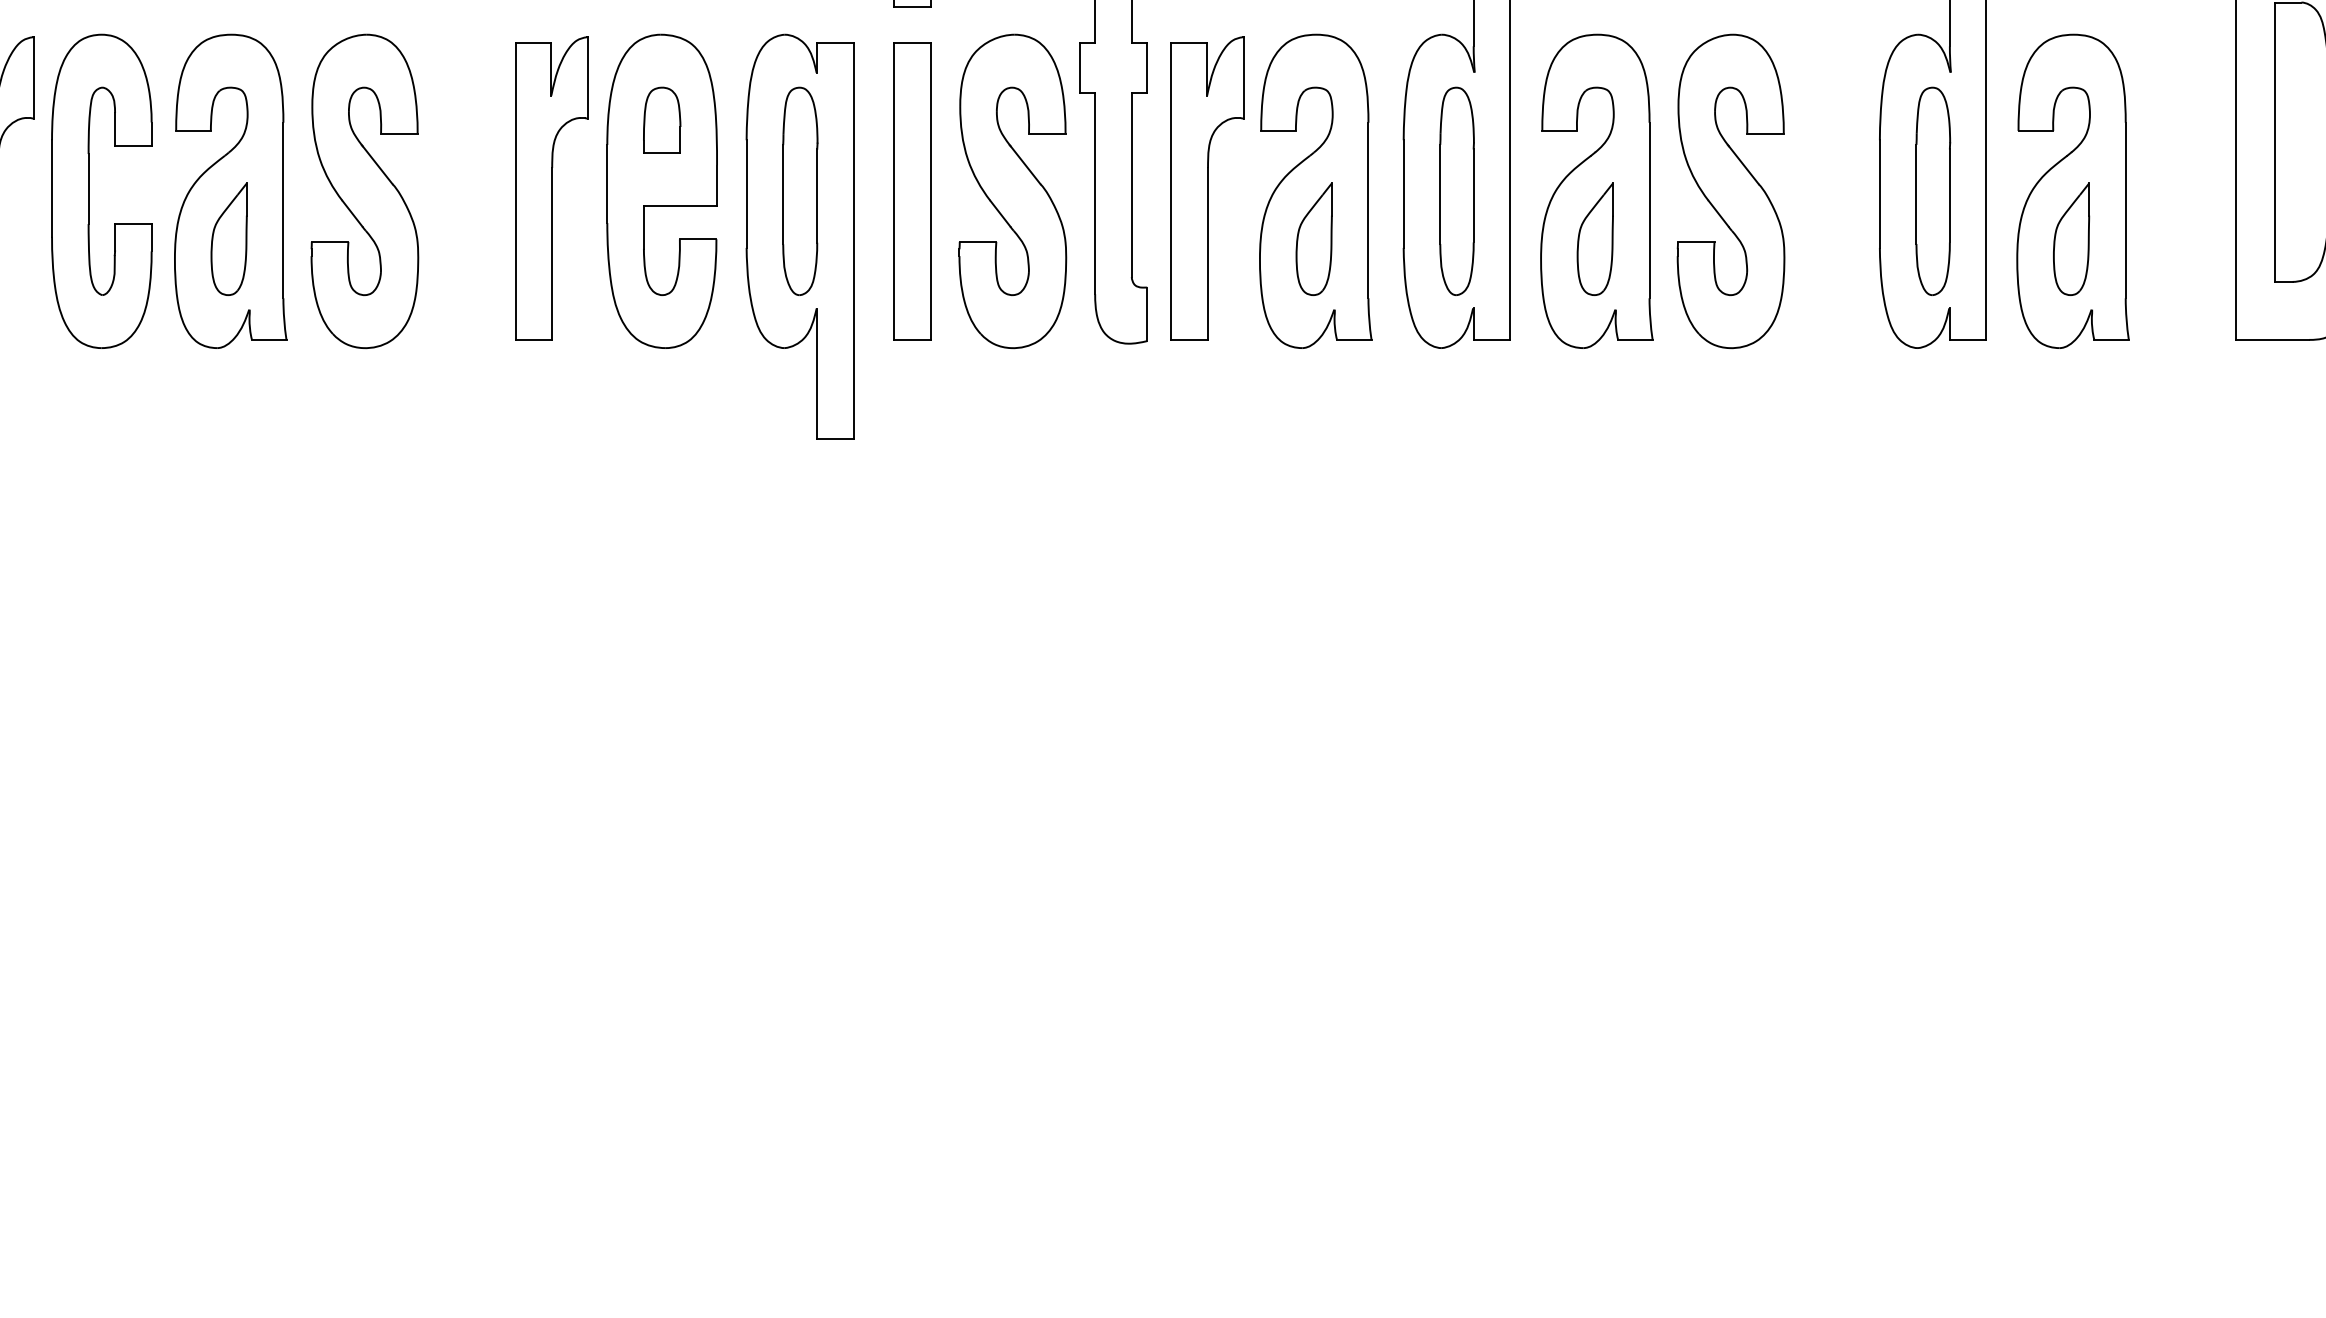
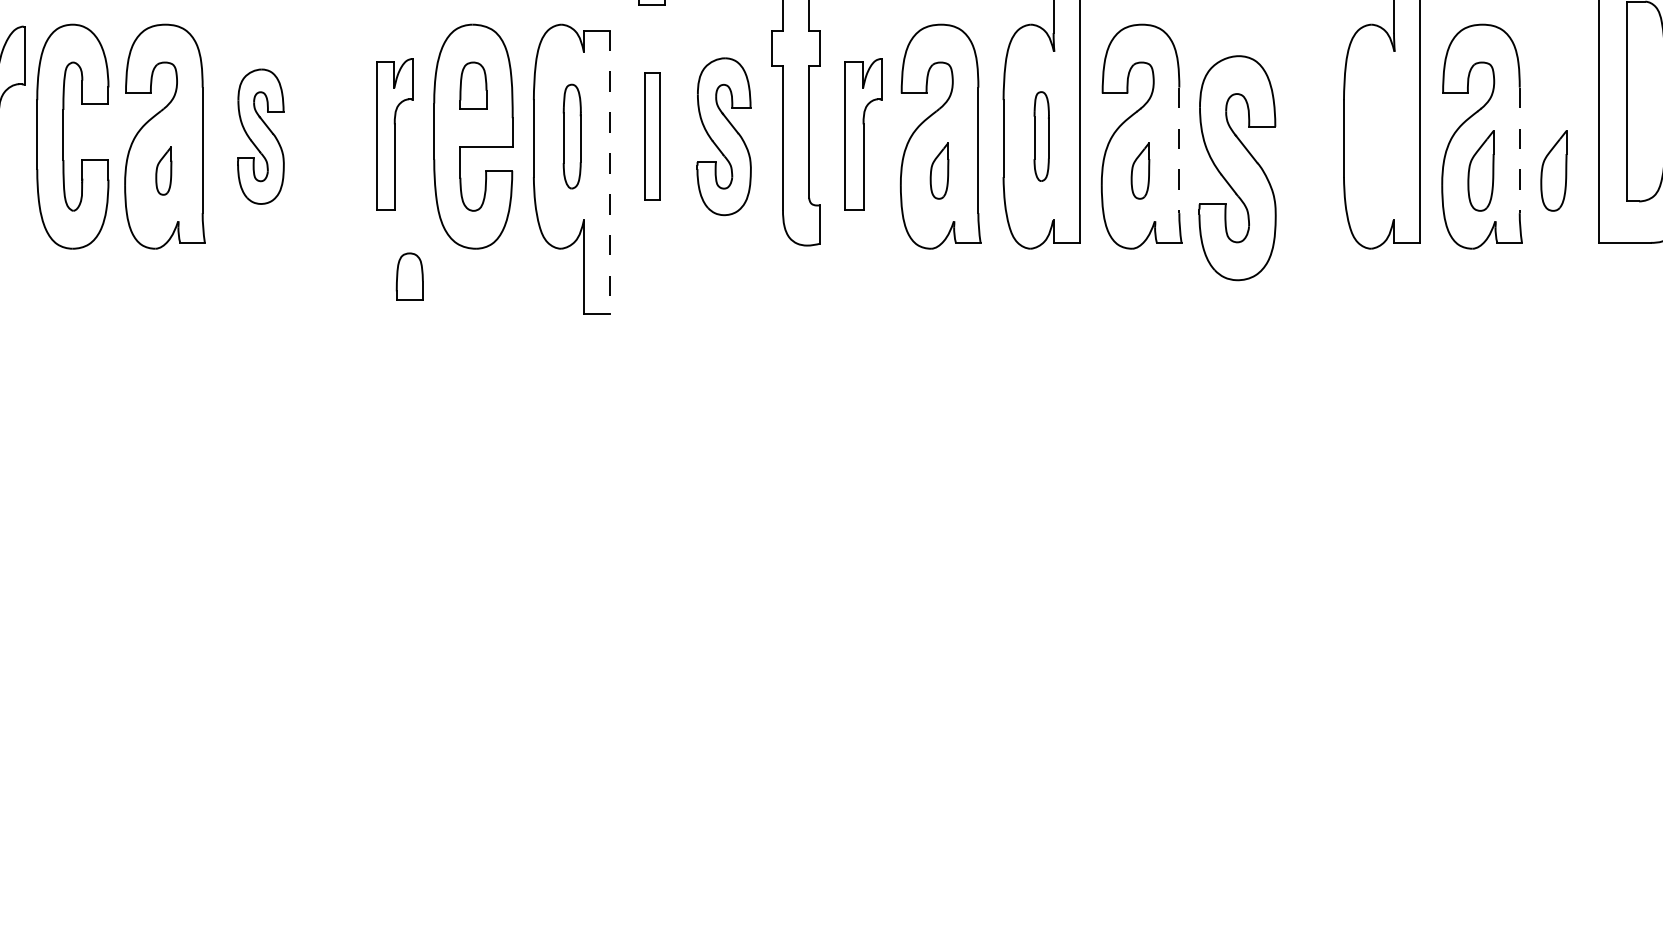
part: (551, 188) -> (394, 134), size x0.7
part: (1207, 188) -> (863, 134), size x0.7
part: (800, 190) -> (572, 136), size x0.7
part: (1456, 190) -> (1041, 136), size x0.6
part: (1933, 190) -> (1382, 136), removed
part: (364, 191) -> (260, 136), size x0.6
part: (912, 191) -> (652, 136), size x0.6
part: (1012, 191) -> (723, 136), size x0.7
part: (1730, 191) -> (1237, 168), moved
line: (1649, 210) -> (1179, 150), solid -> dashed
line: (2125, 210) -> (1519, 150), solid -> dashed
part: (228, 238) -> (163, 170), size x0.6
part: (1313, 238) -> (939, 170), size x0.7
part: (1594, 238) -> (1139, 170), size x0.7
part: (2173, 238) -> (1553, 170), added
line: (853, 241) -> (610, 172), solid -> dashed
part: (573, 386) -> (410, 276), added

